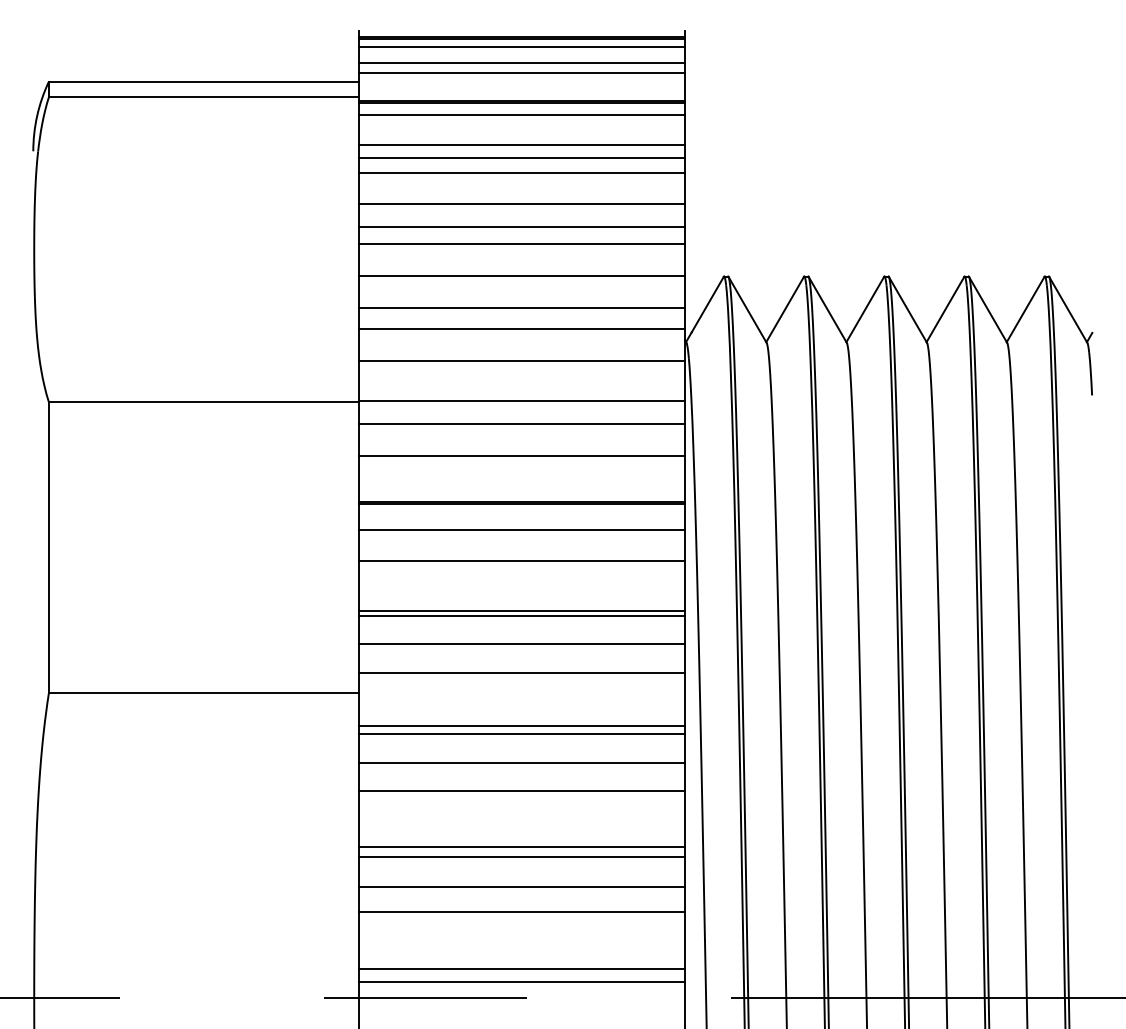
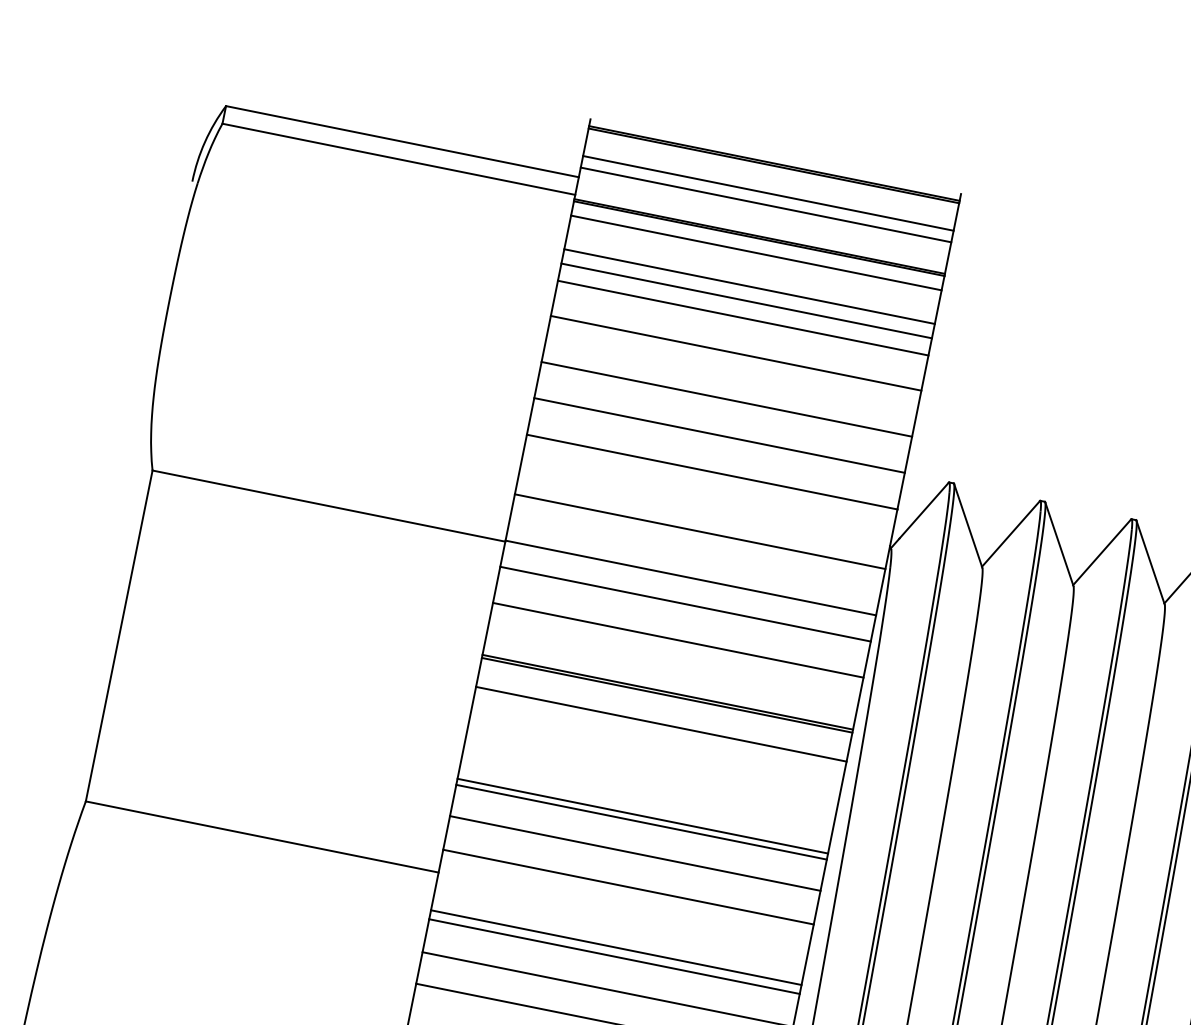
line: (522, 46) -> (772, 174), removed
line: (522, 226) -> (731, 379), removed
line: (522, 328) -> (708, 495), removed
line: (522, 560) -> (654, 759), removed

